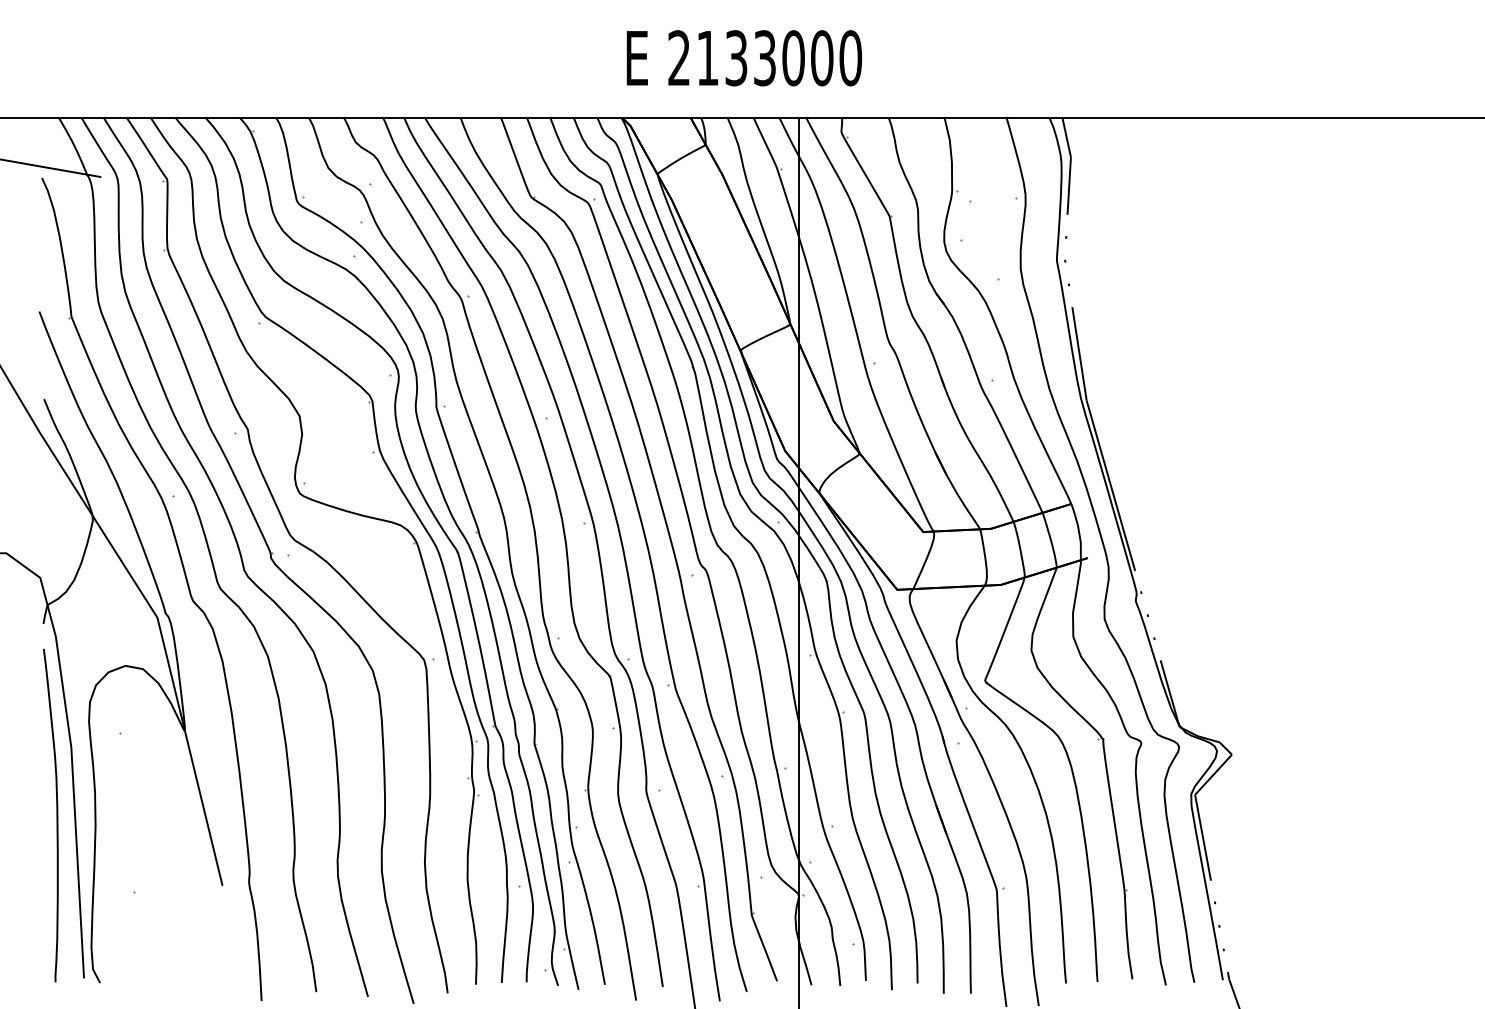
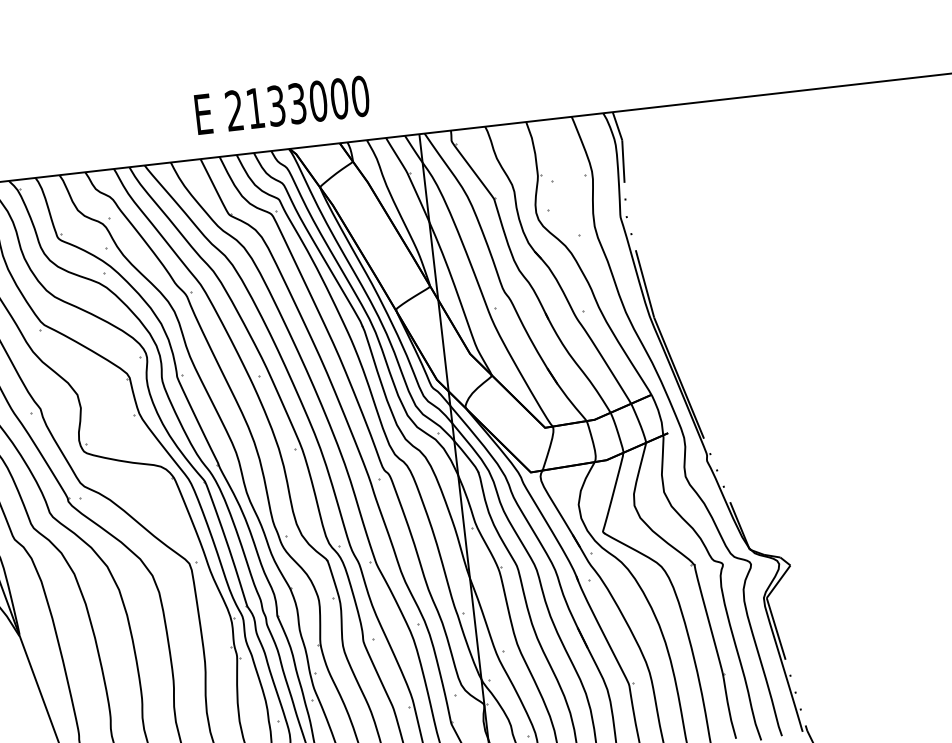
text: (744, 58) -> (282, 105), moved

